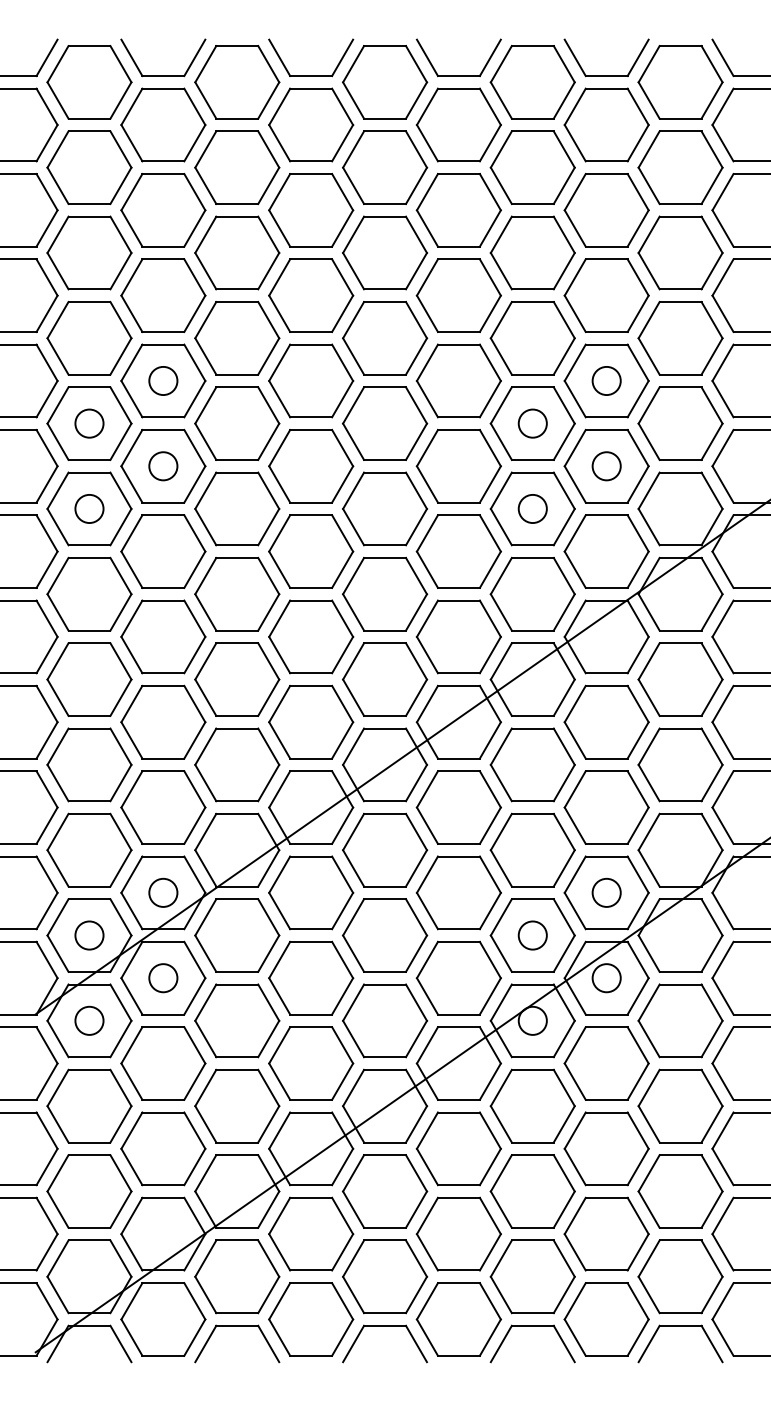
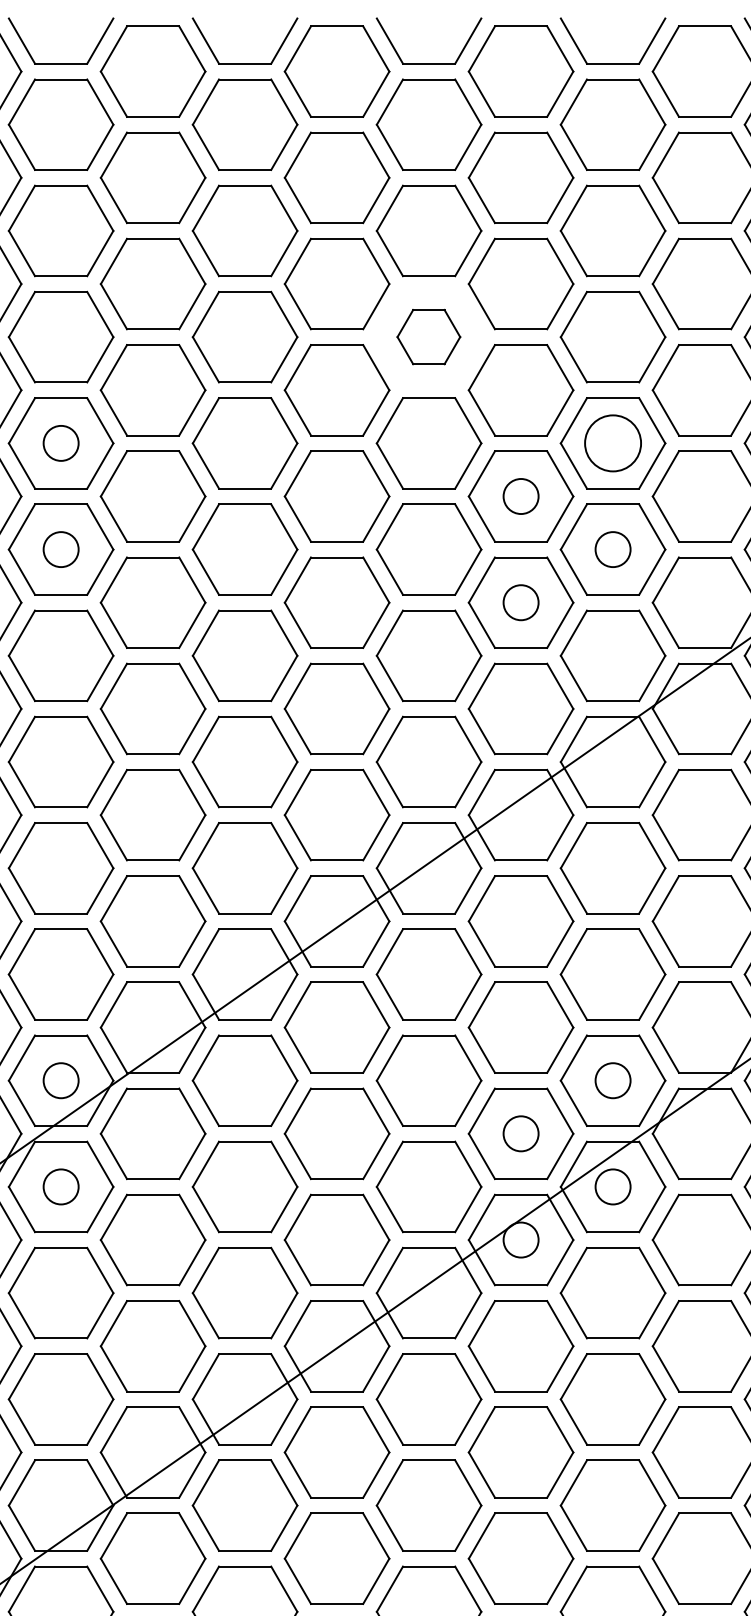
part: (458, 295) -> (428, 336), size x0.6
circle: (606, 380) -> (612, 442), size x1.6

